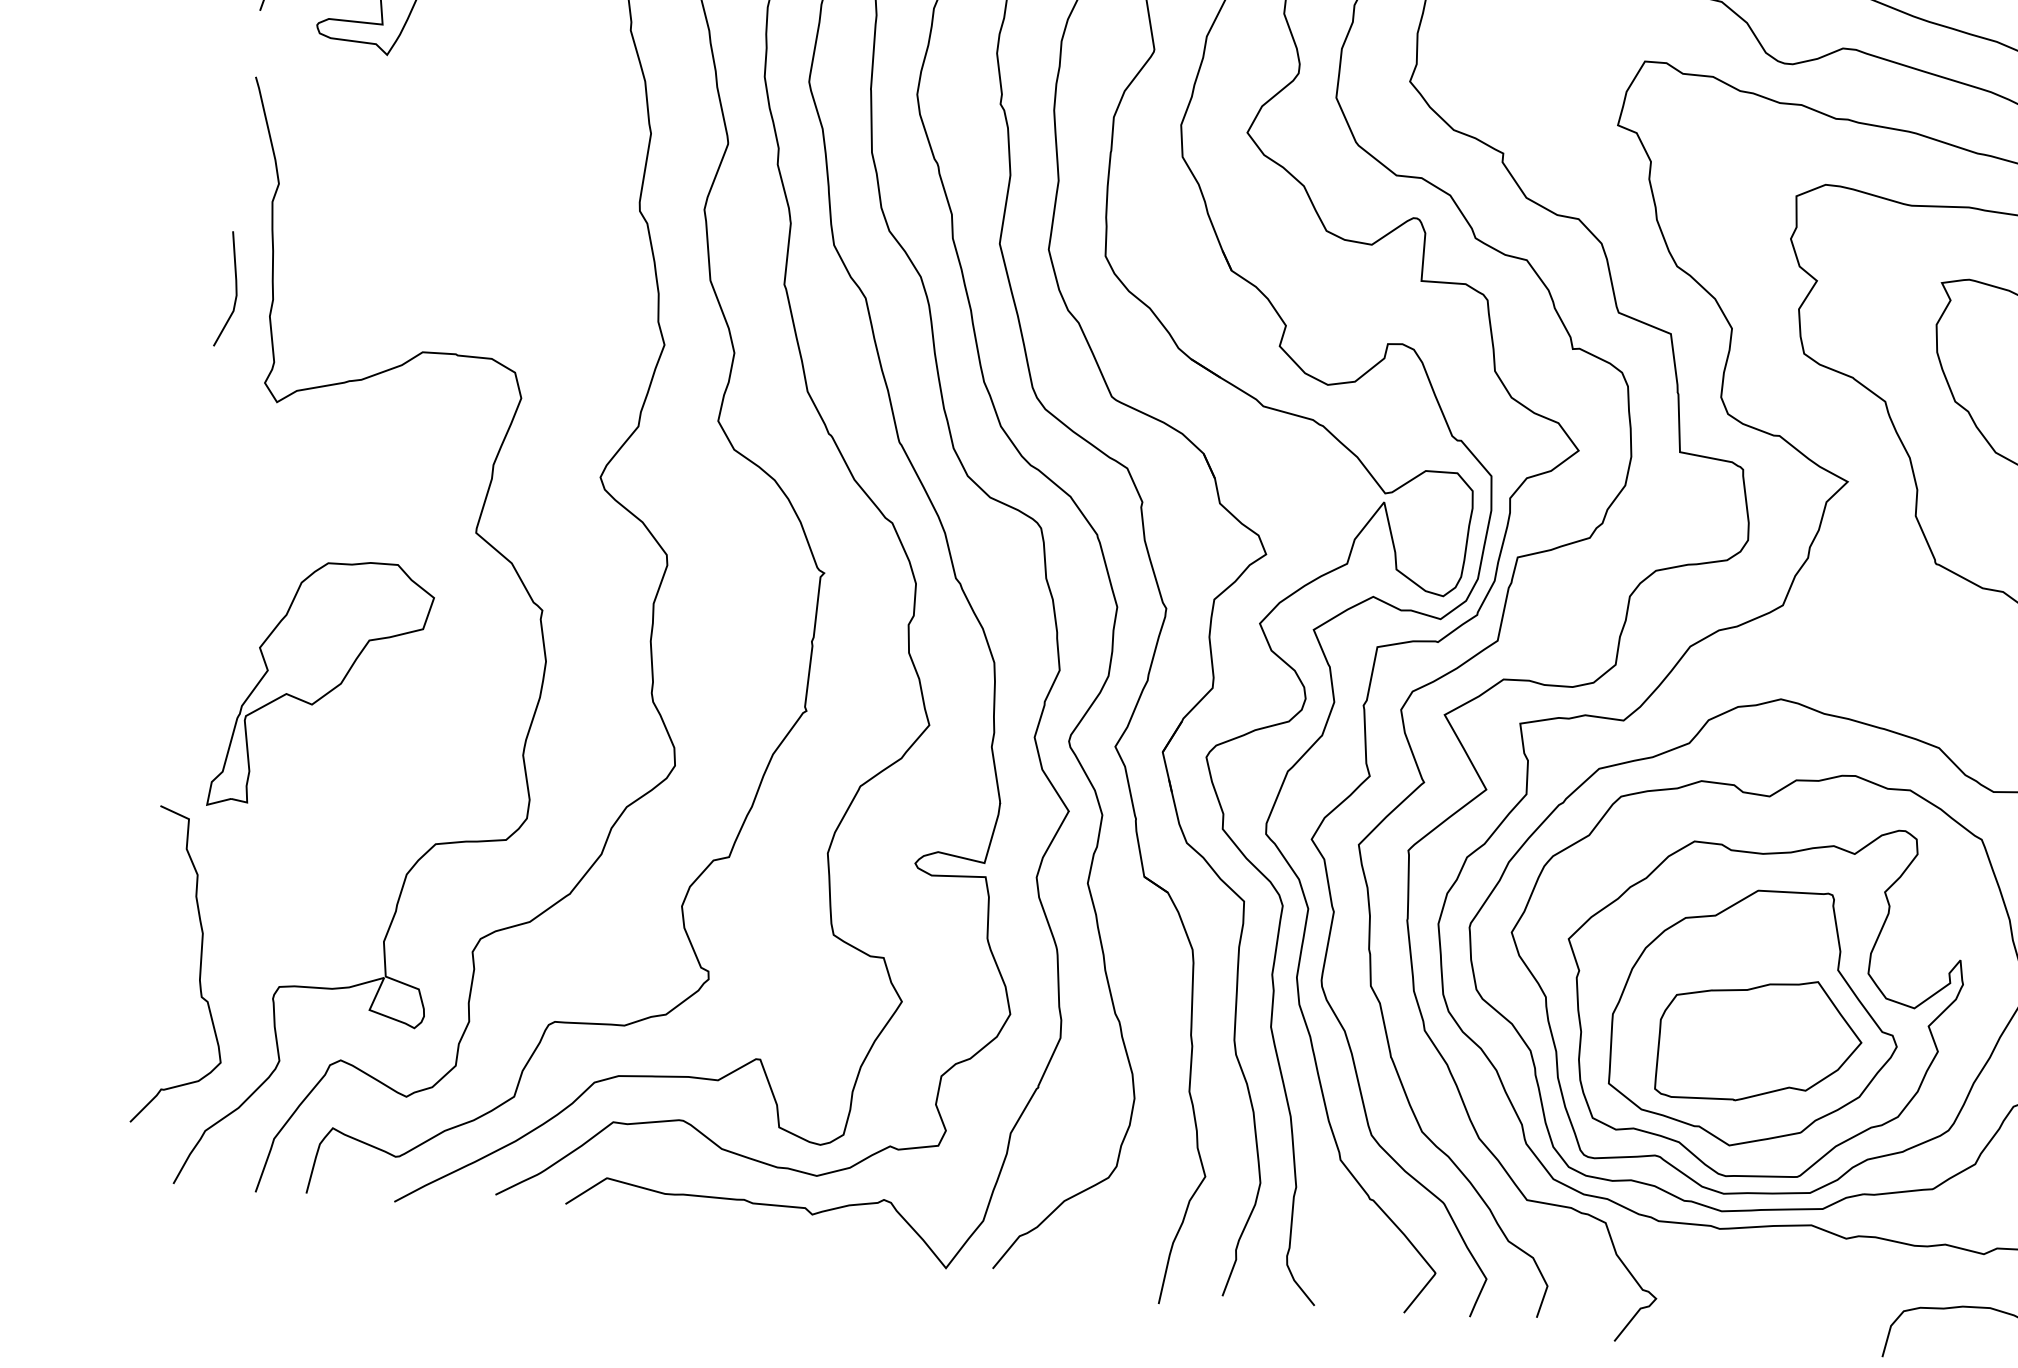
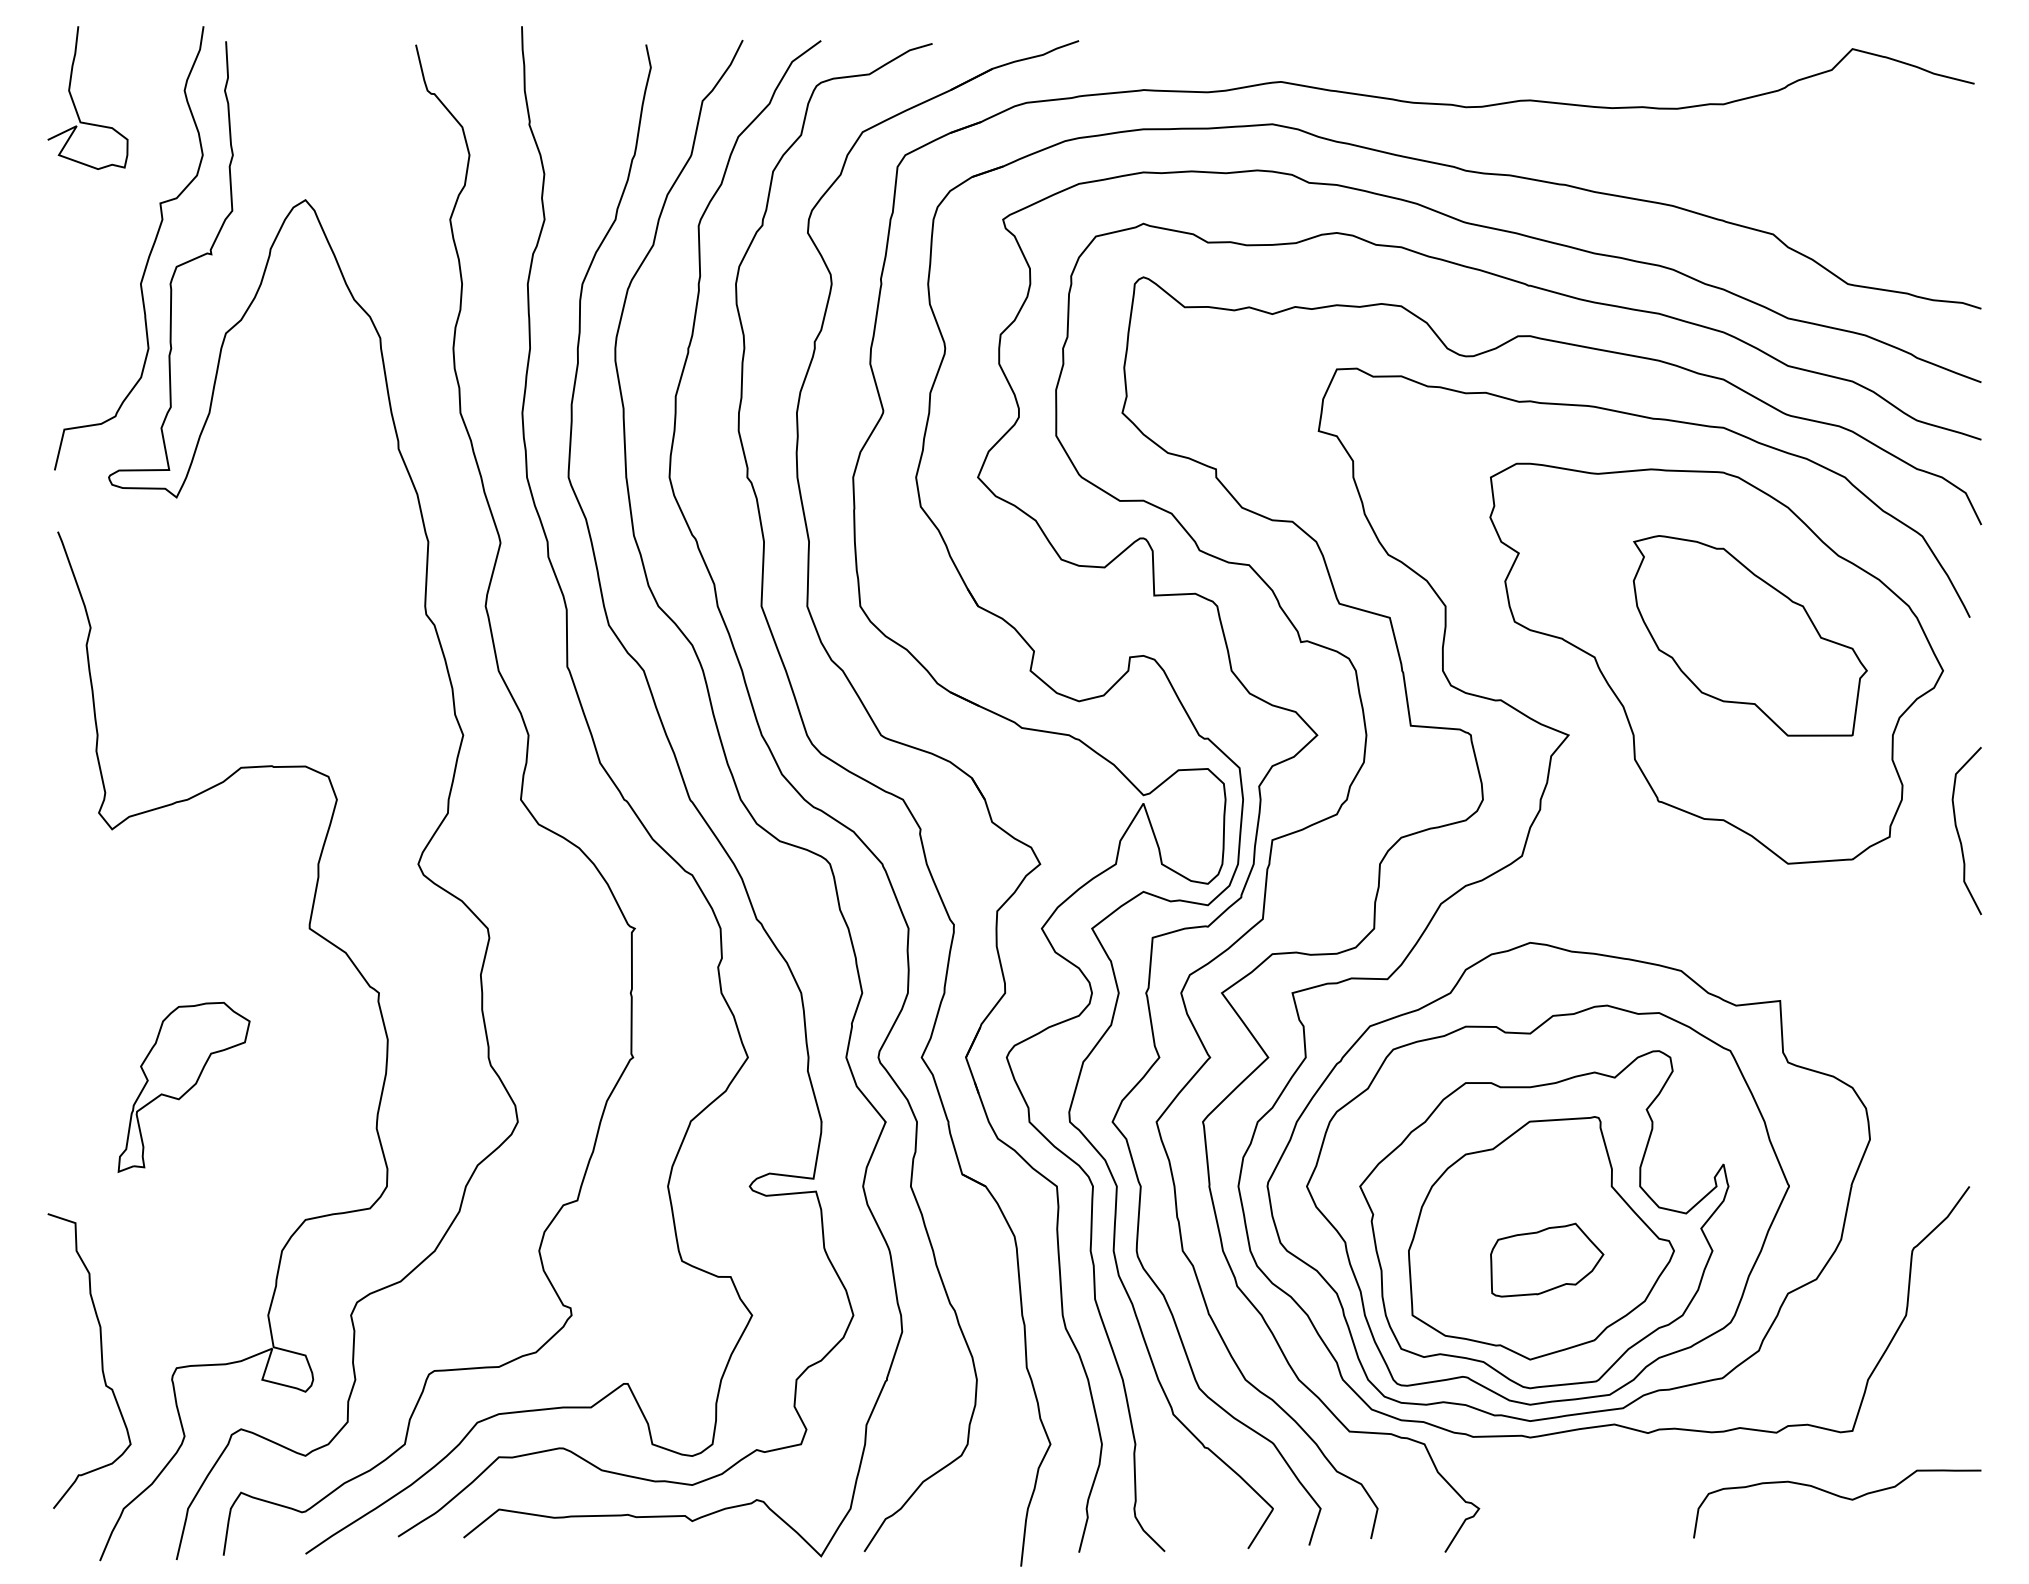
line: (235, 289) -> (61, 729), removed
part: (321, 687) -> (183, 1087), size x0.7
part: (1759, 1040) -> (1546, 1259), size x0.6

